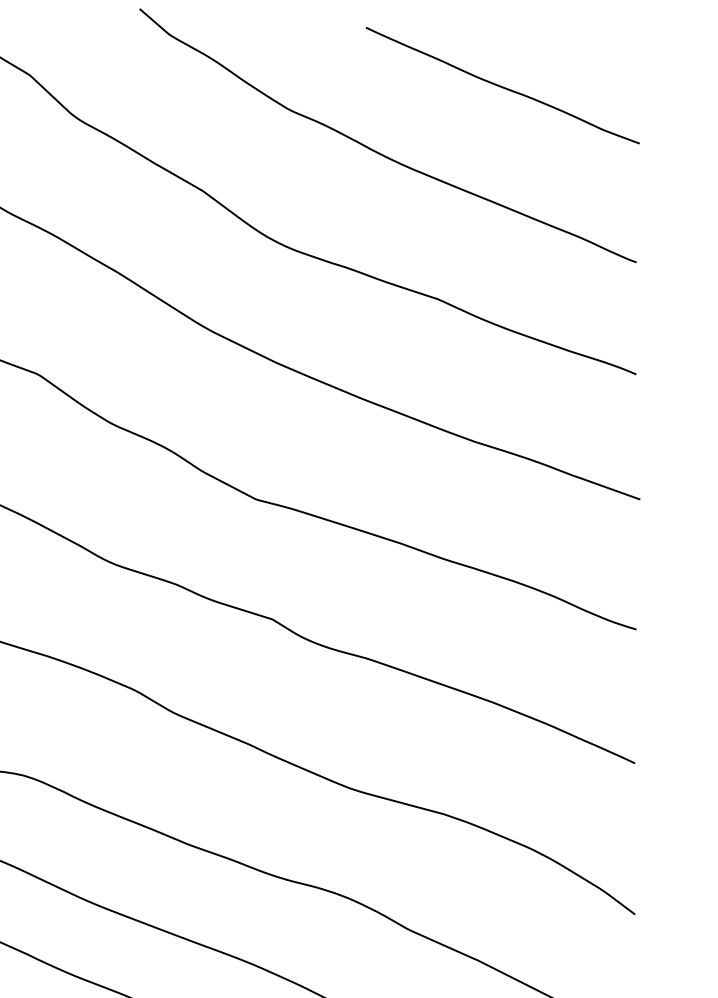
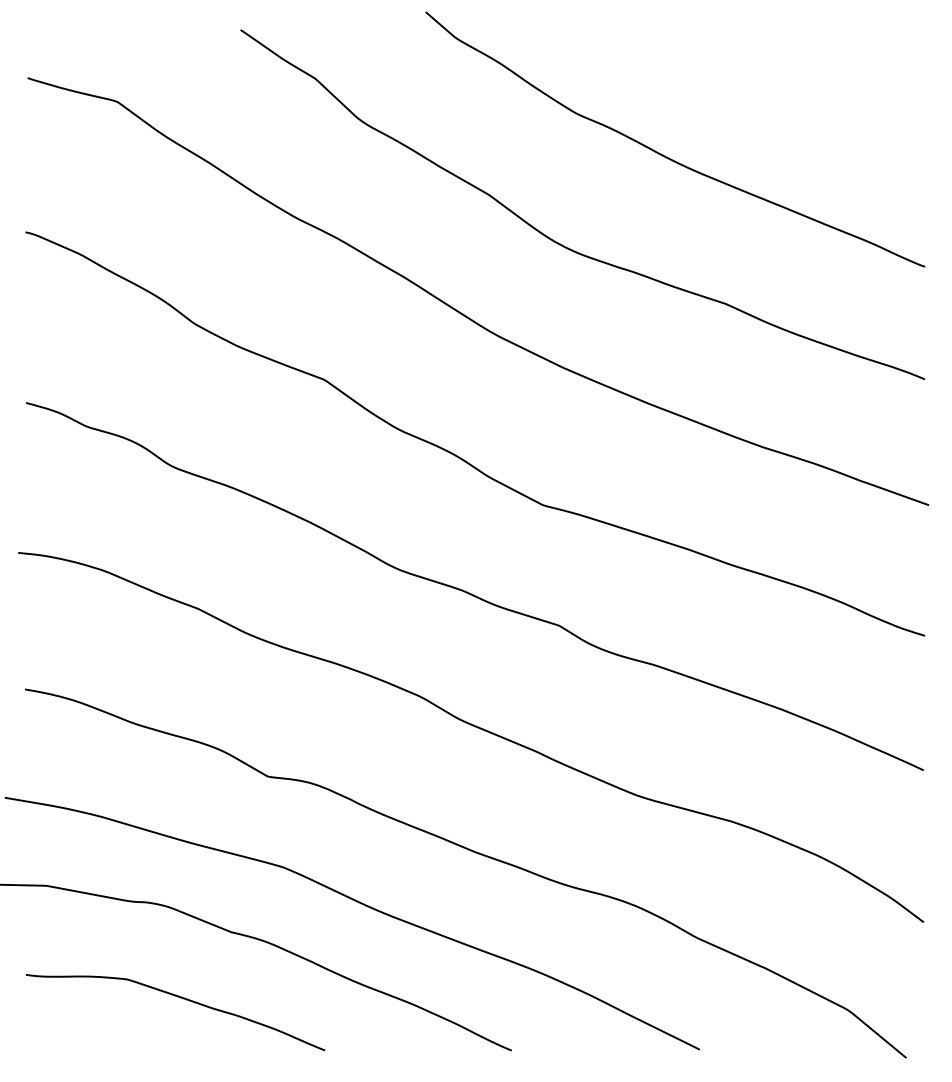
curve: (502, 85) -> (790, 89), removed

